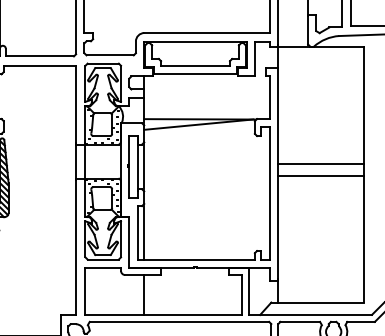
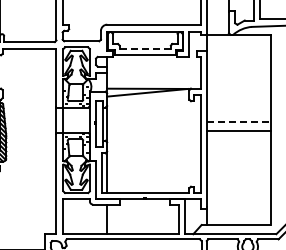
line: (195, 66) -> (145, 49), solid -> dashed
line: (320, 164) -> (238, 122), solid -> dashed

